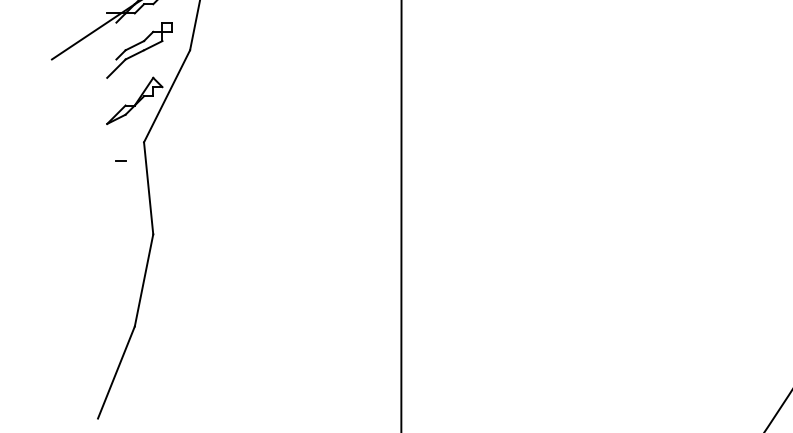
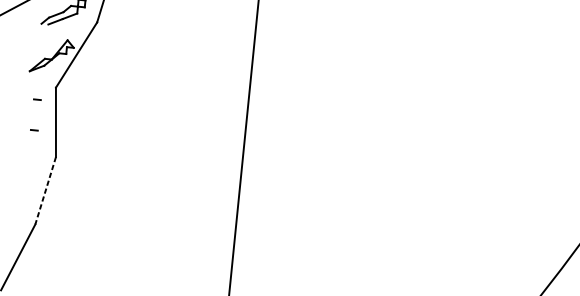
line: (116, 68) -> (40, 30), removed
line: (120, 201) -> (34, 130), added
line: (144, 280) -> (46, 190), solid -> dashed

